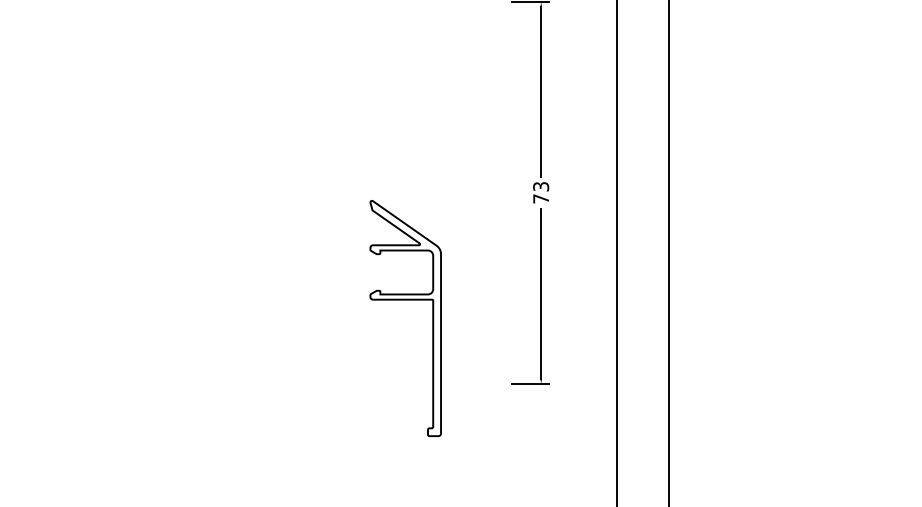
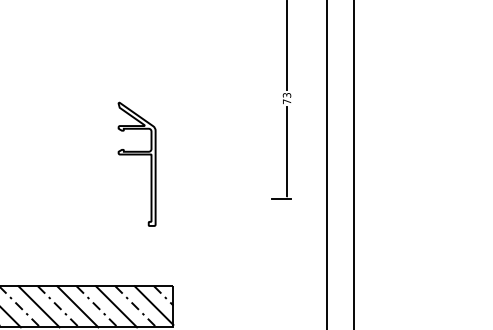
part: (404, 301) -> (136, 155), moved

